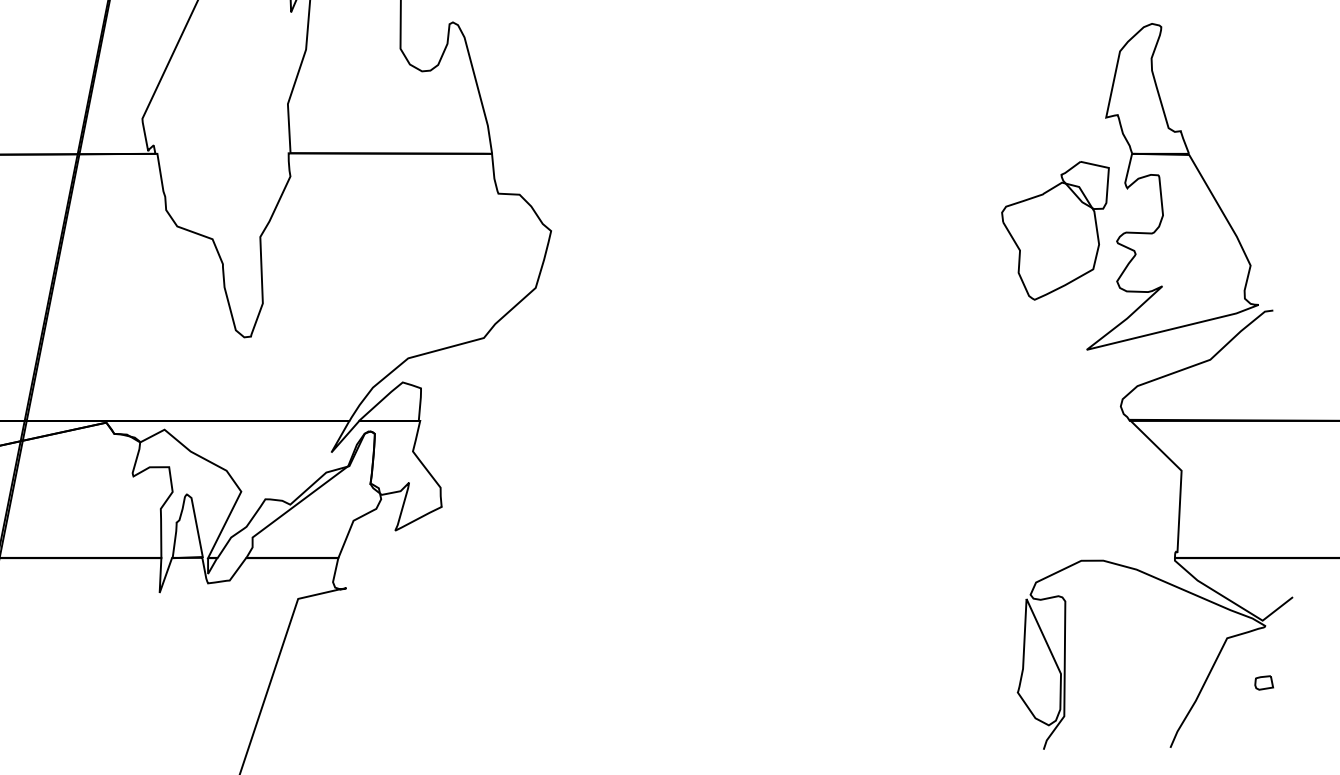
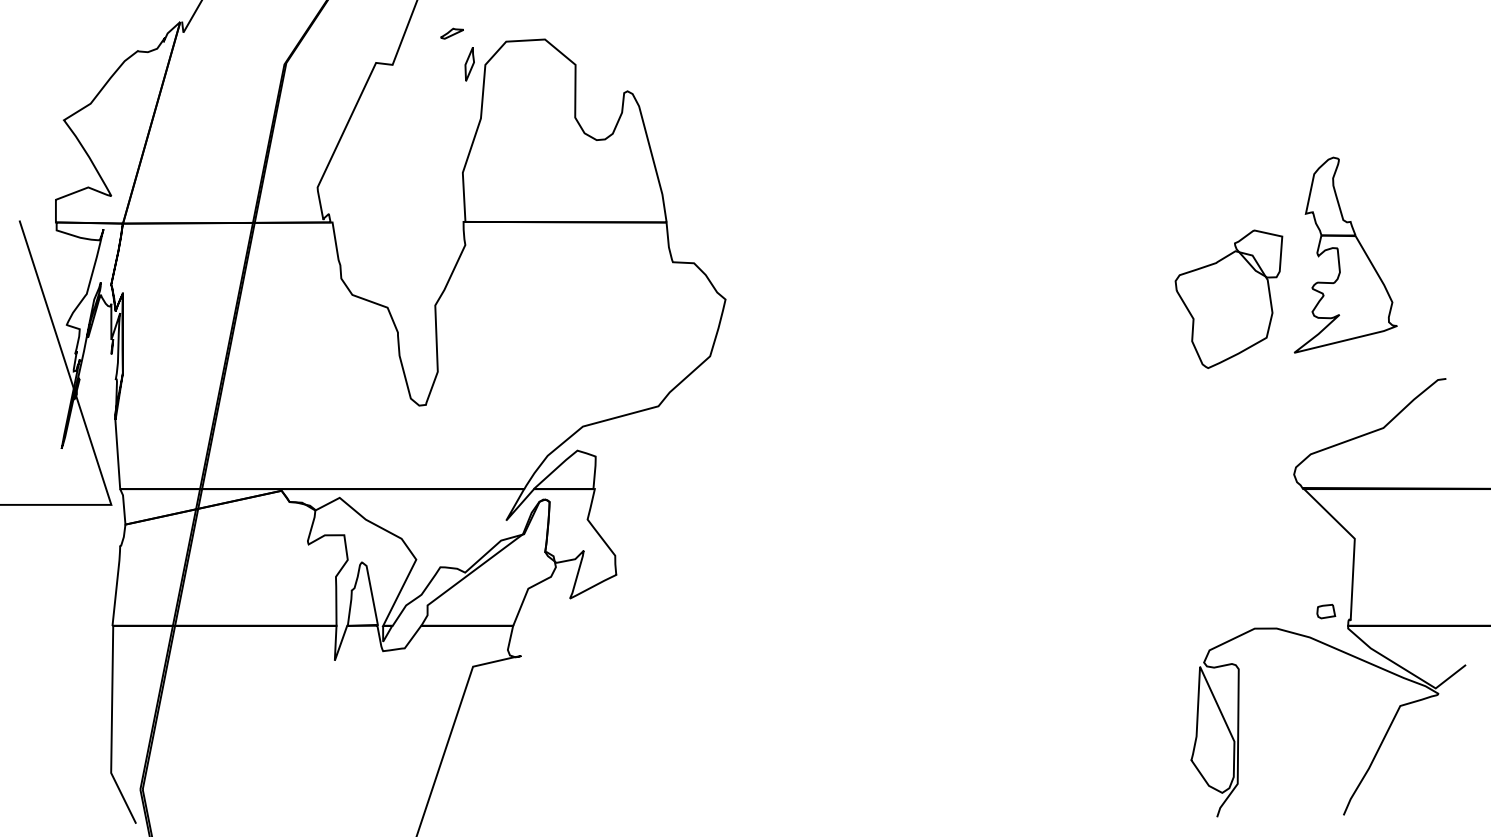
part: (1172, 185) -> (1345, 254), size x0.6
part: (1264, 682) -> (1326, 611), moved

